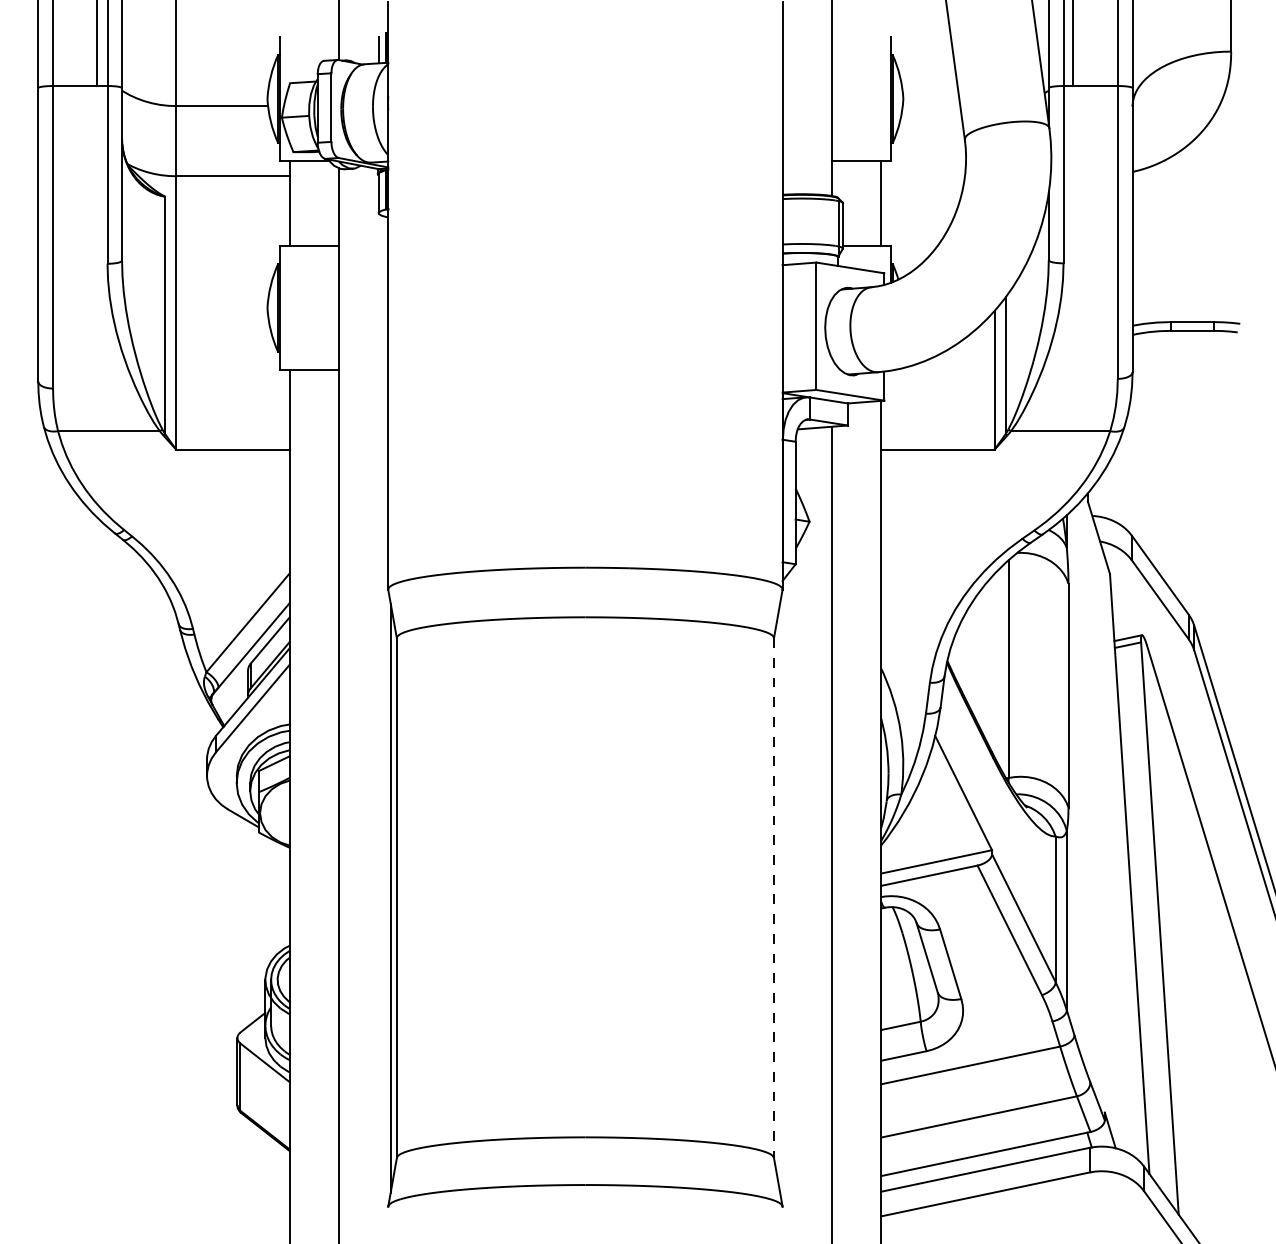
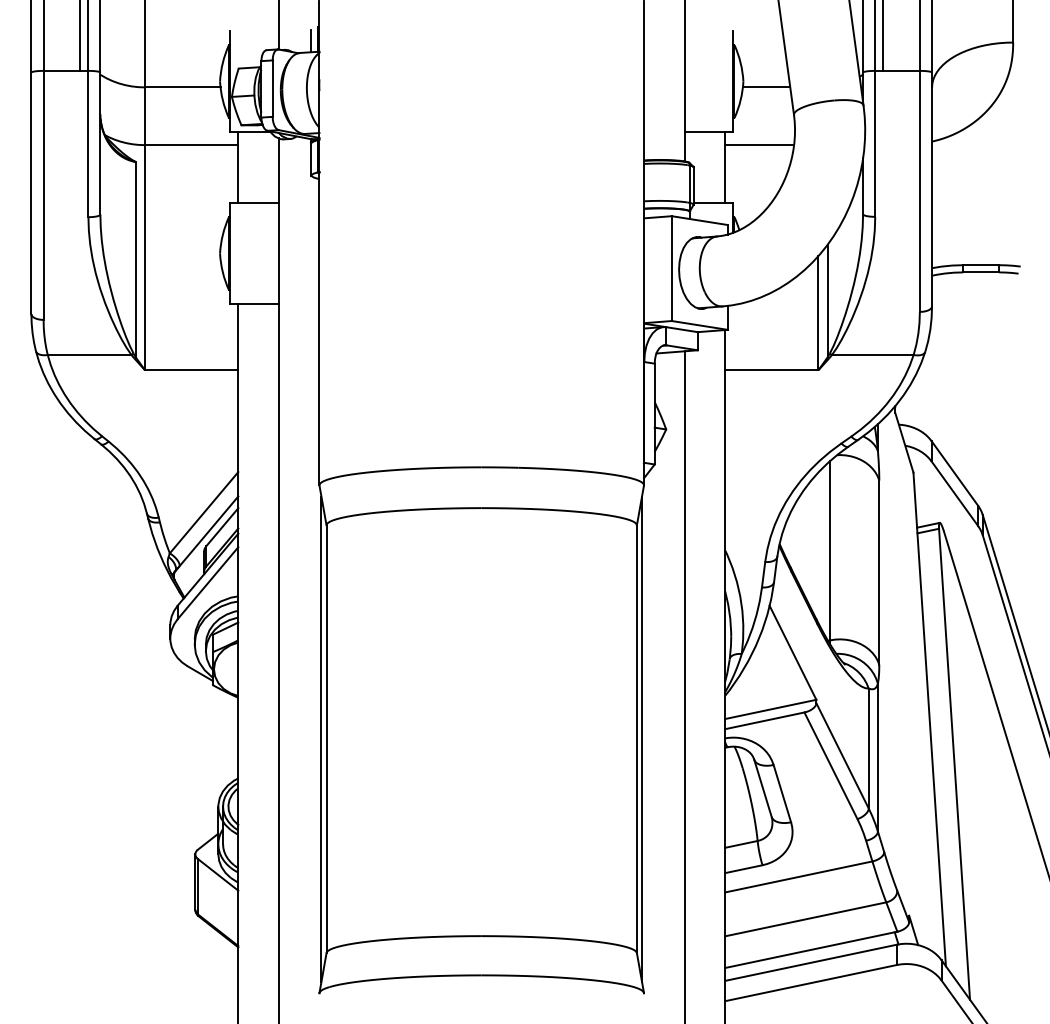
line: (931, 106) -> (766, 87), added
line: (922, 176) -> (759, 145), added
line: (780, 897) -> (642, 738), added
line: (773, 898) -> (636, 739), dashed -> solid

